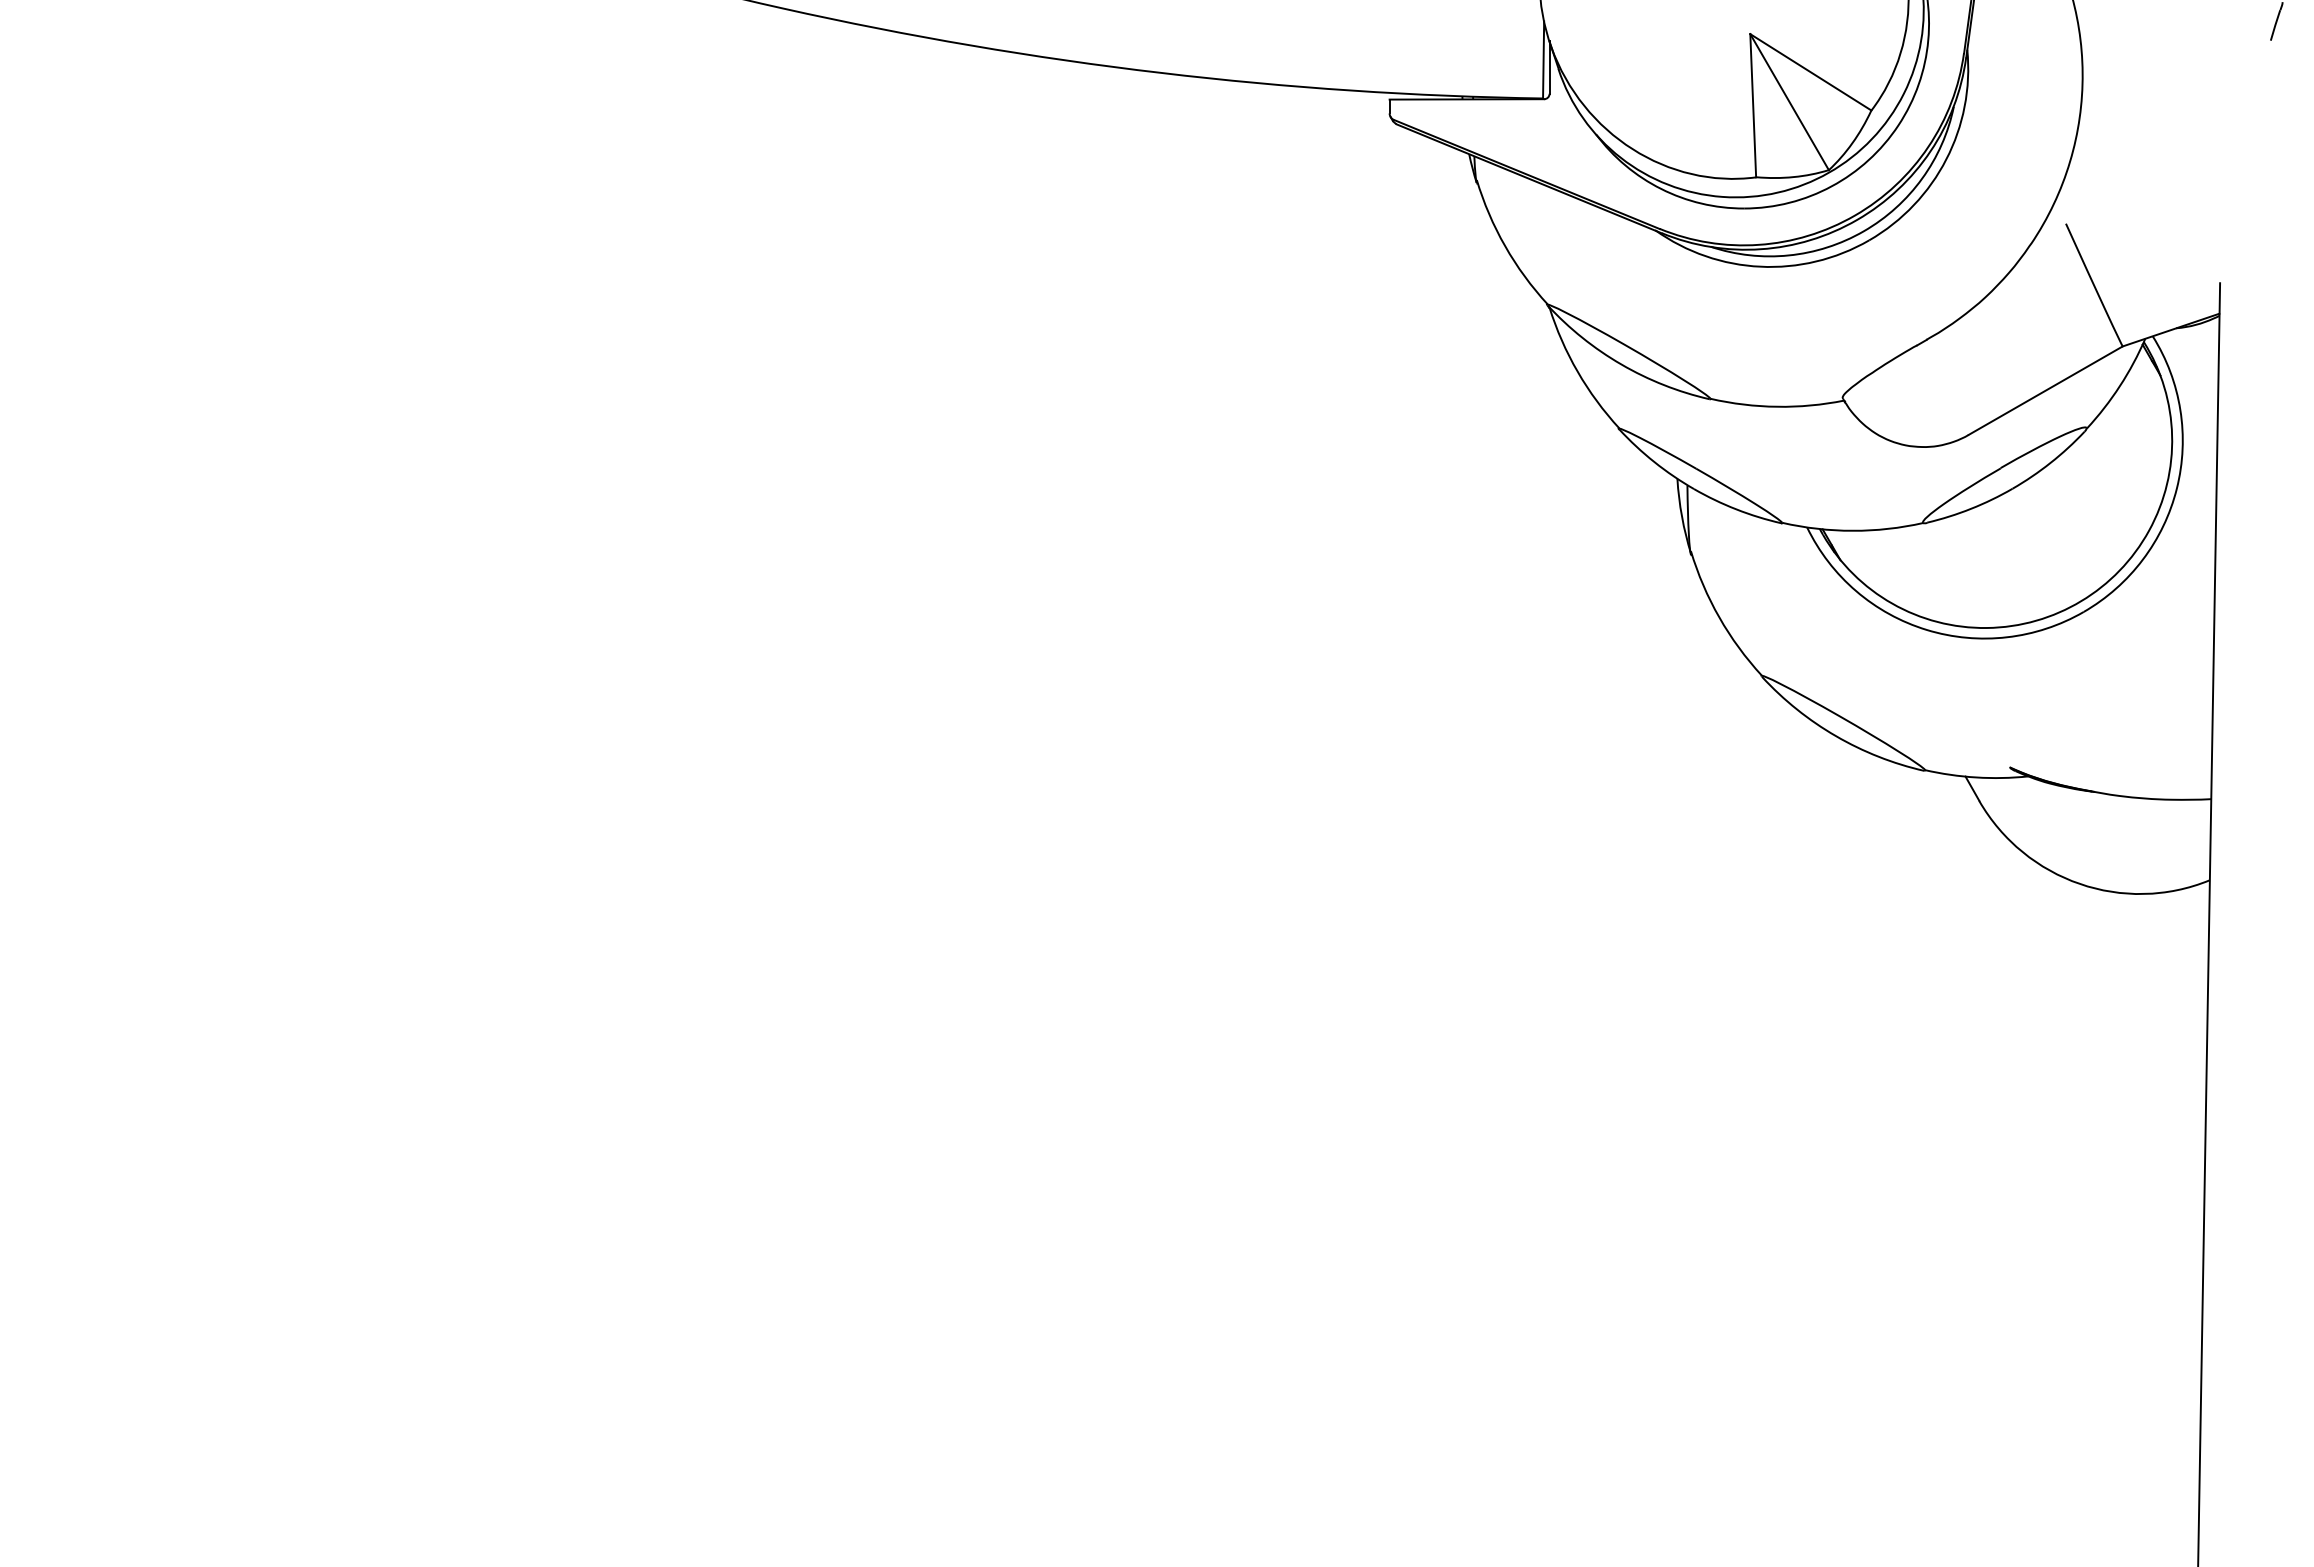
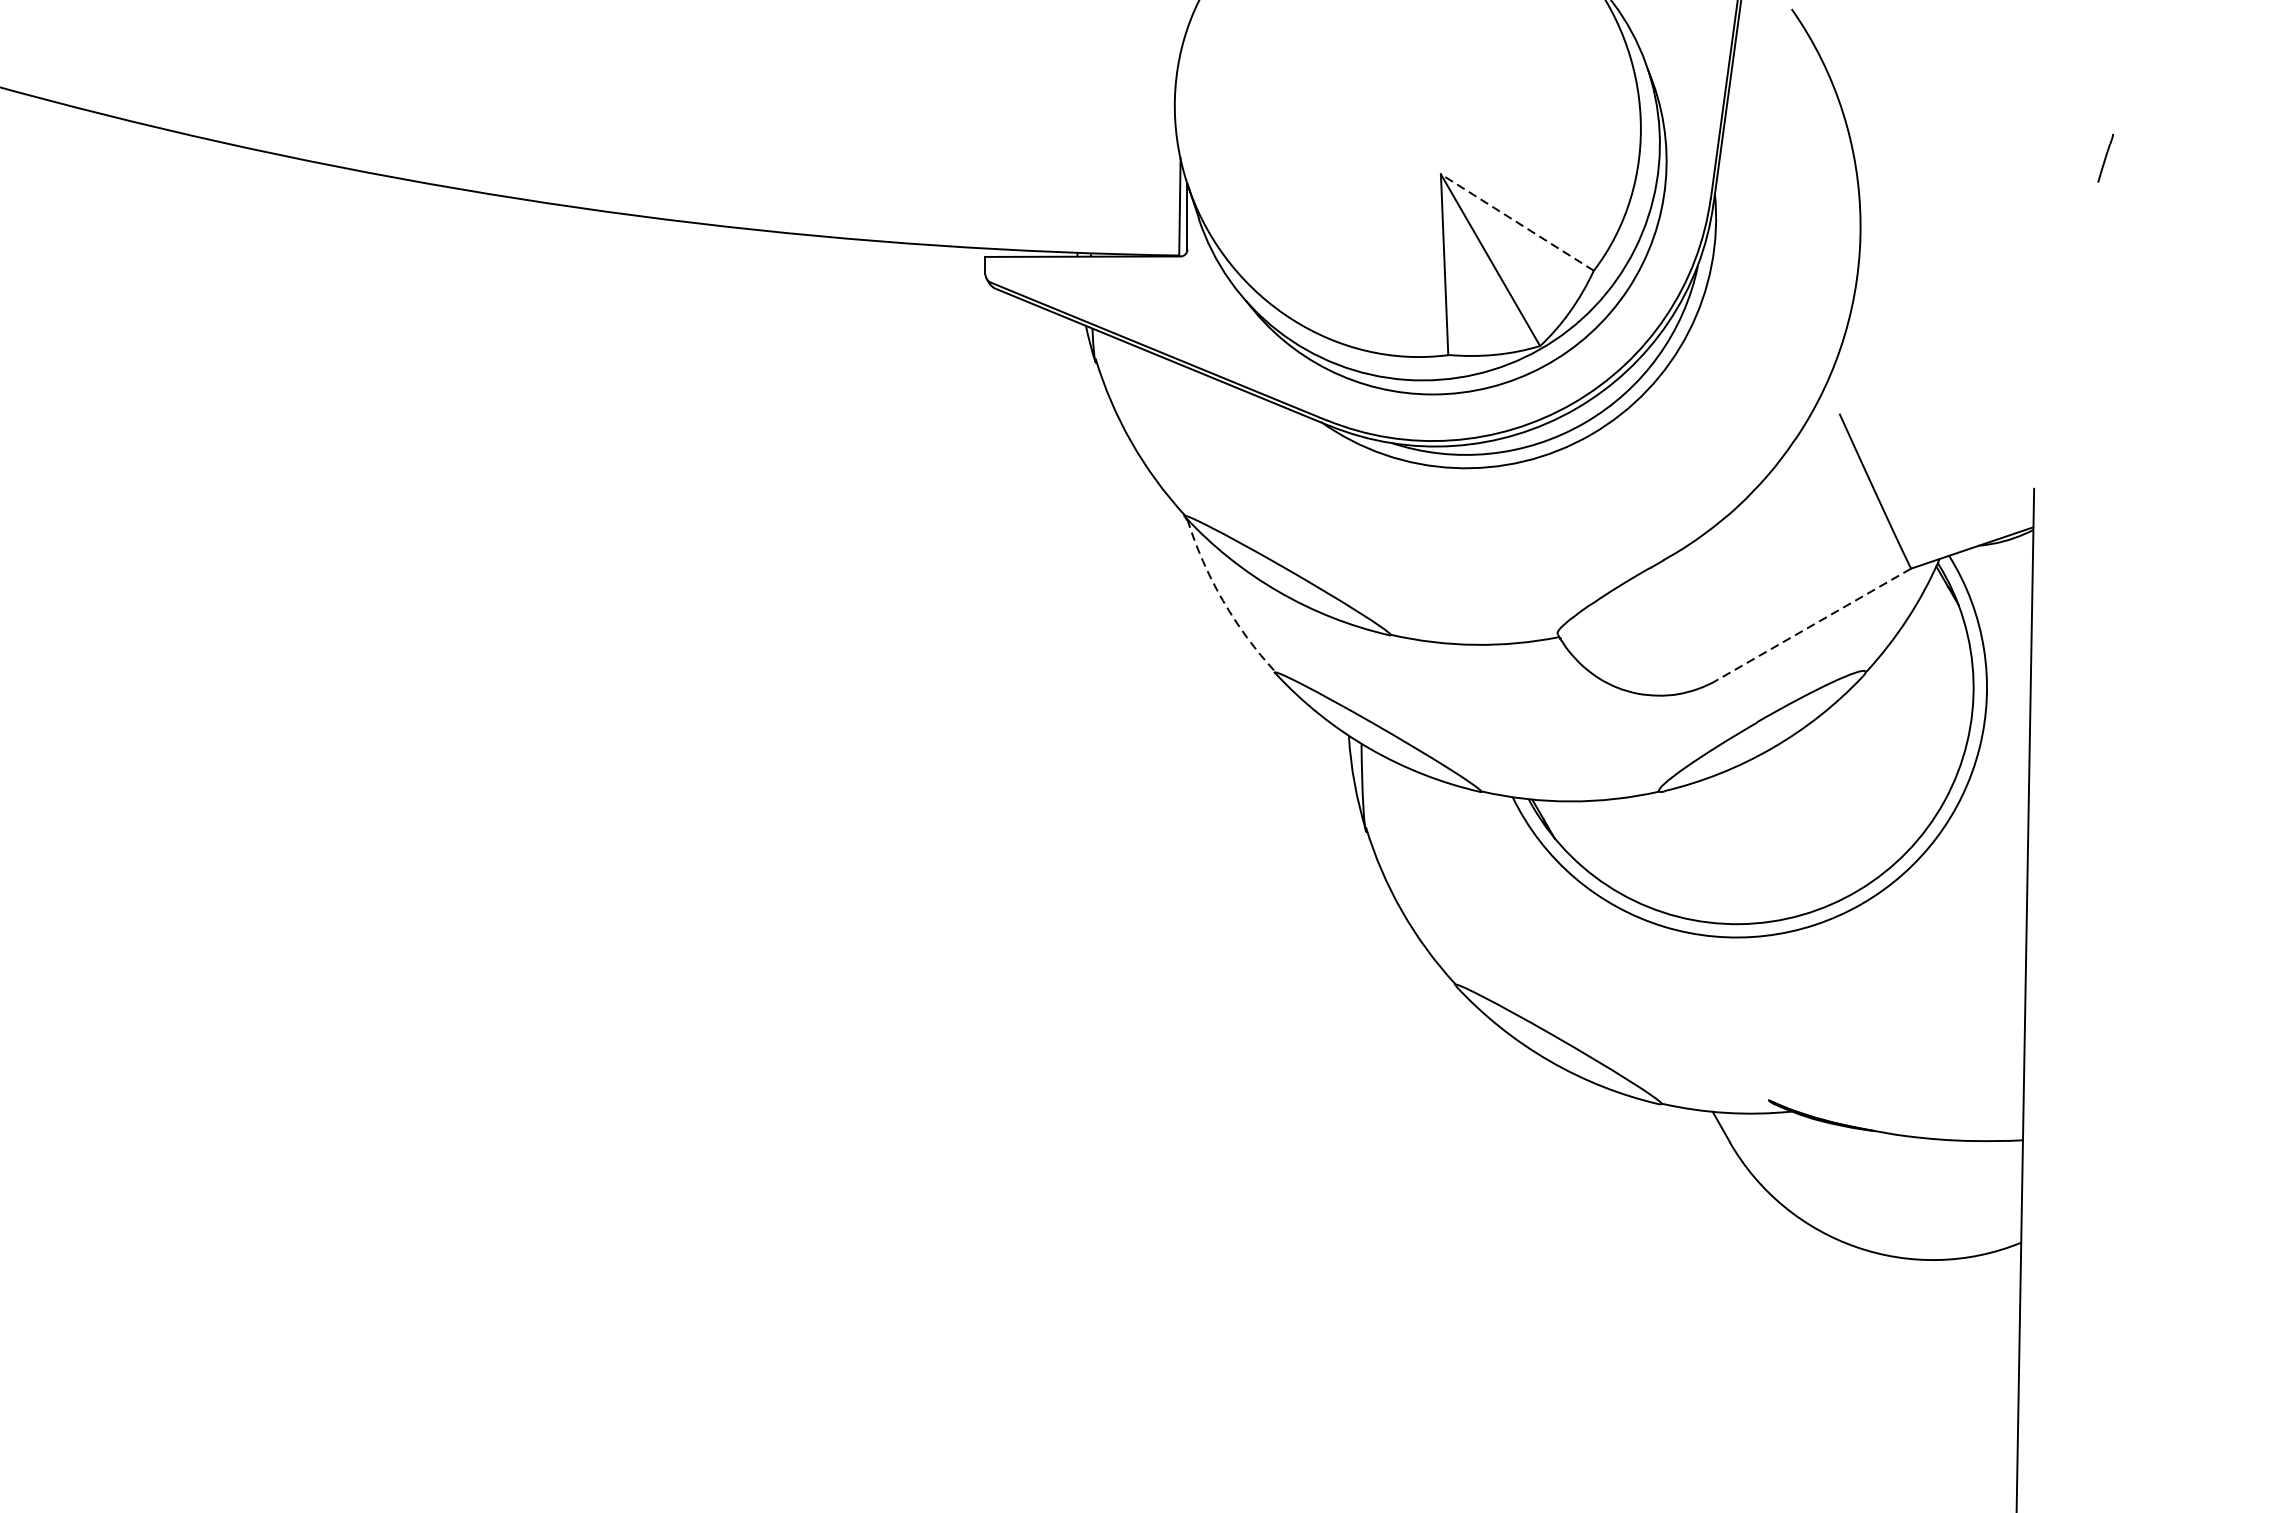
line: (1810, 72) -> (1516, 222), solid -> dashed
arc: (1577, 371) -> (1222, 600), solid -> dashed
line: (2045, 390) -> (1813, 624), solid -> dashed

